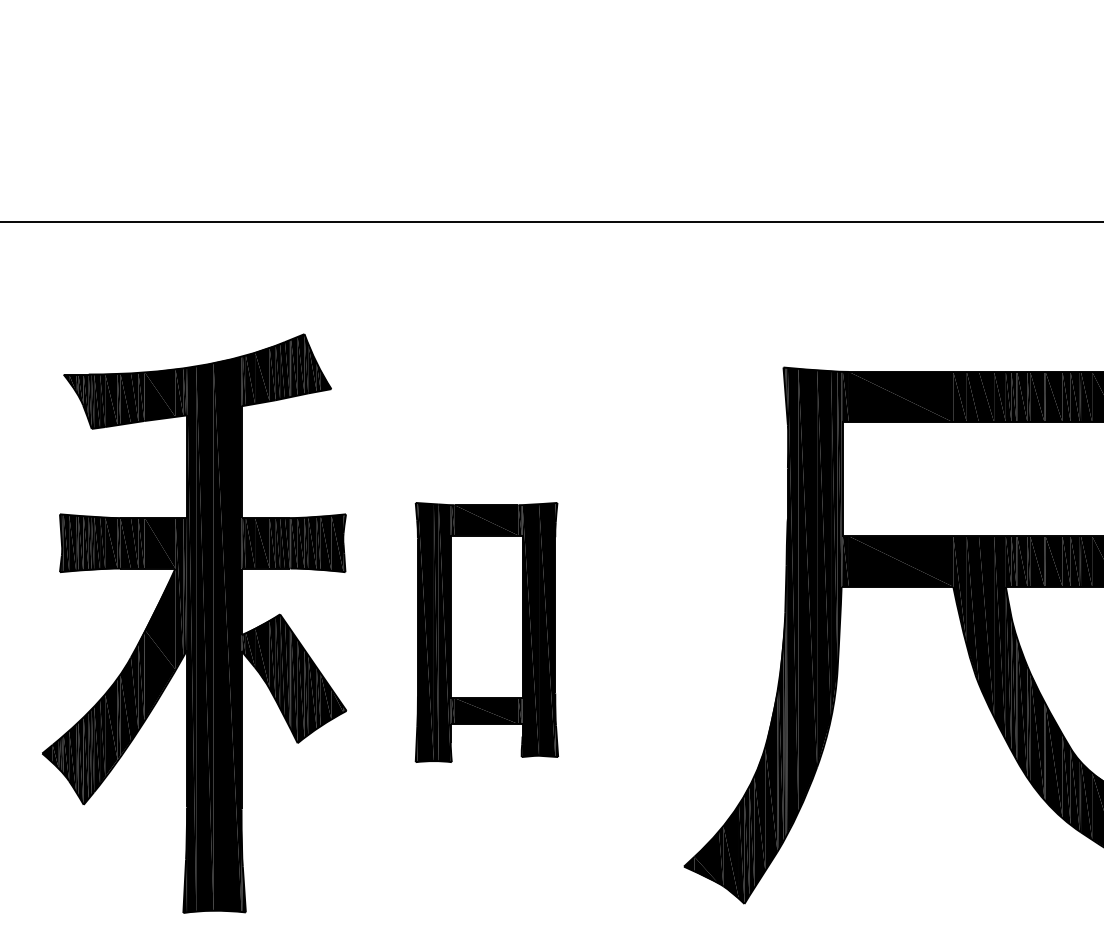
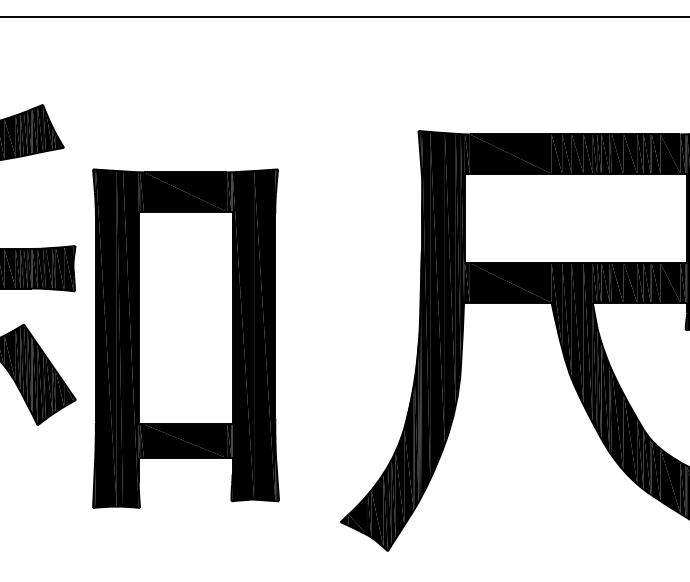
part: (486, 632) -> (185, 338), size x1.67

